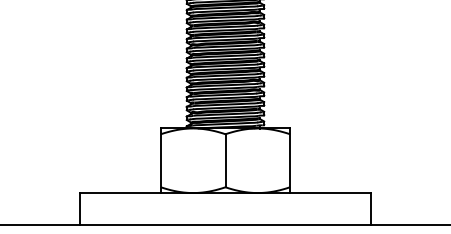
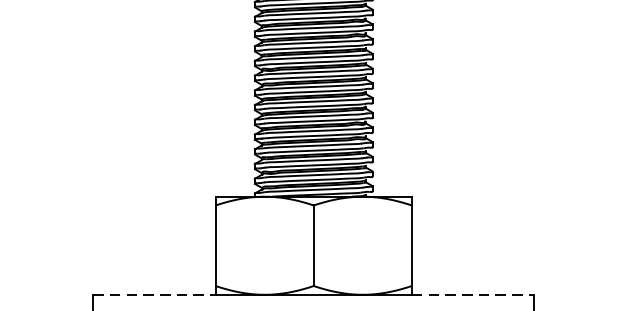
line: (121, 193) -> (155, 295), solid -> dashed
line: (330, 193) -> (473, 295), solid -> dashed

